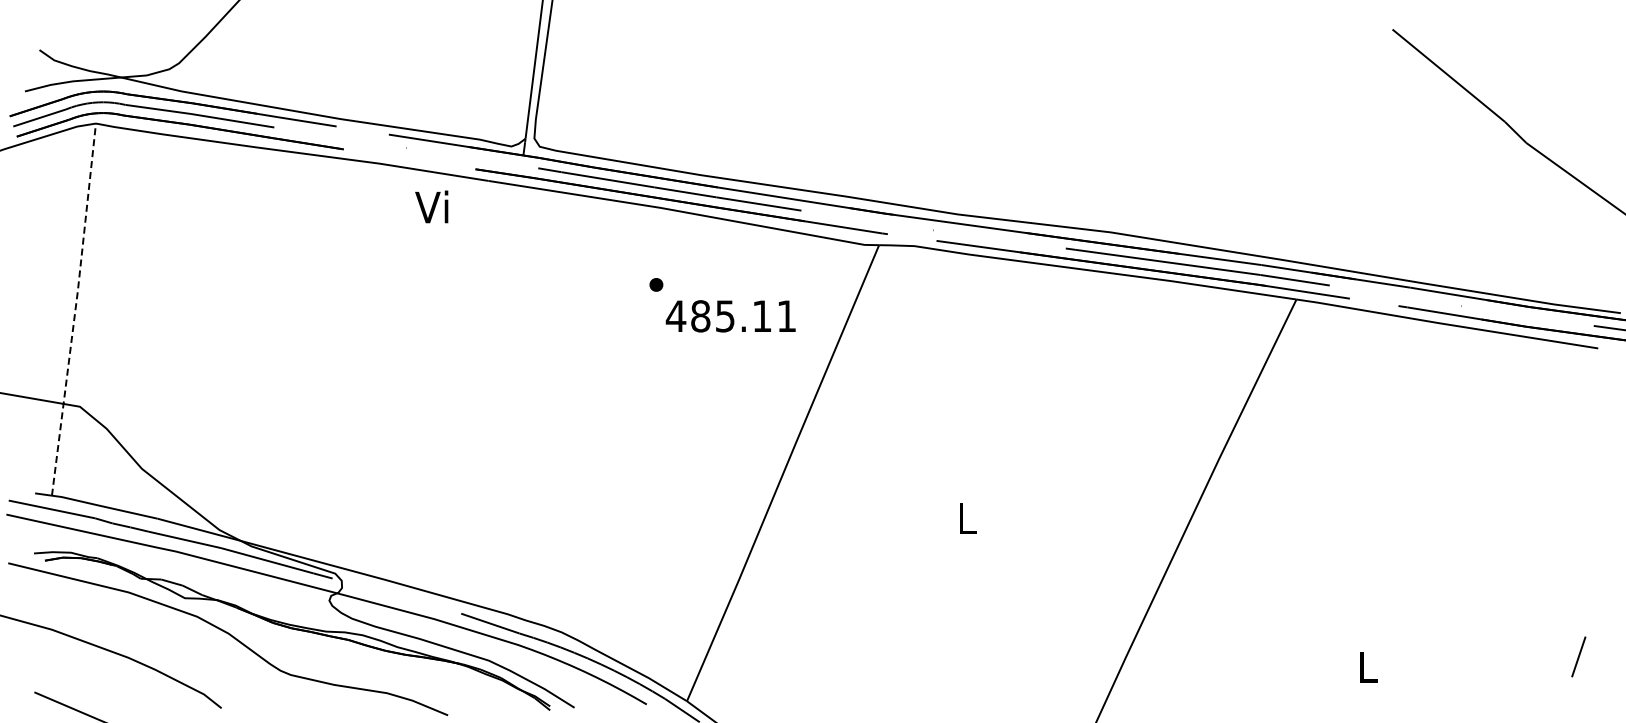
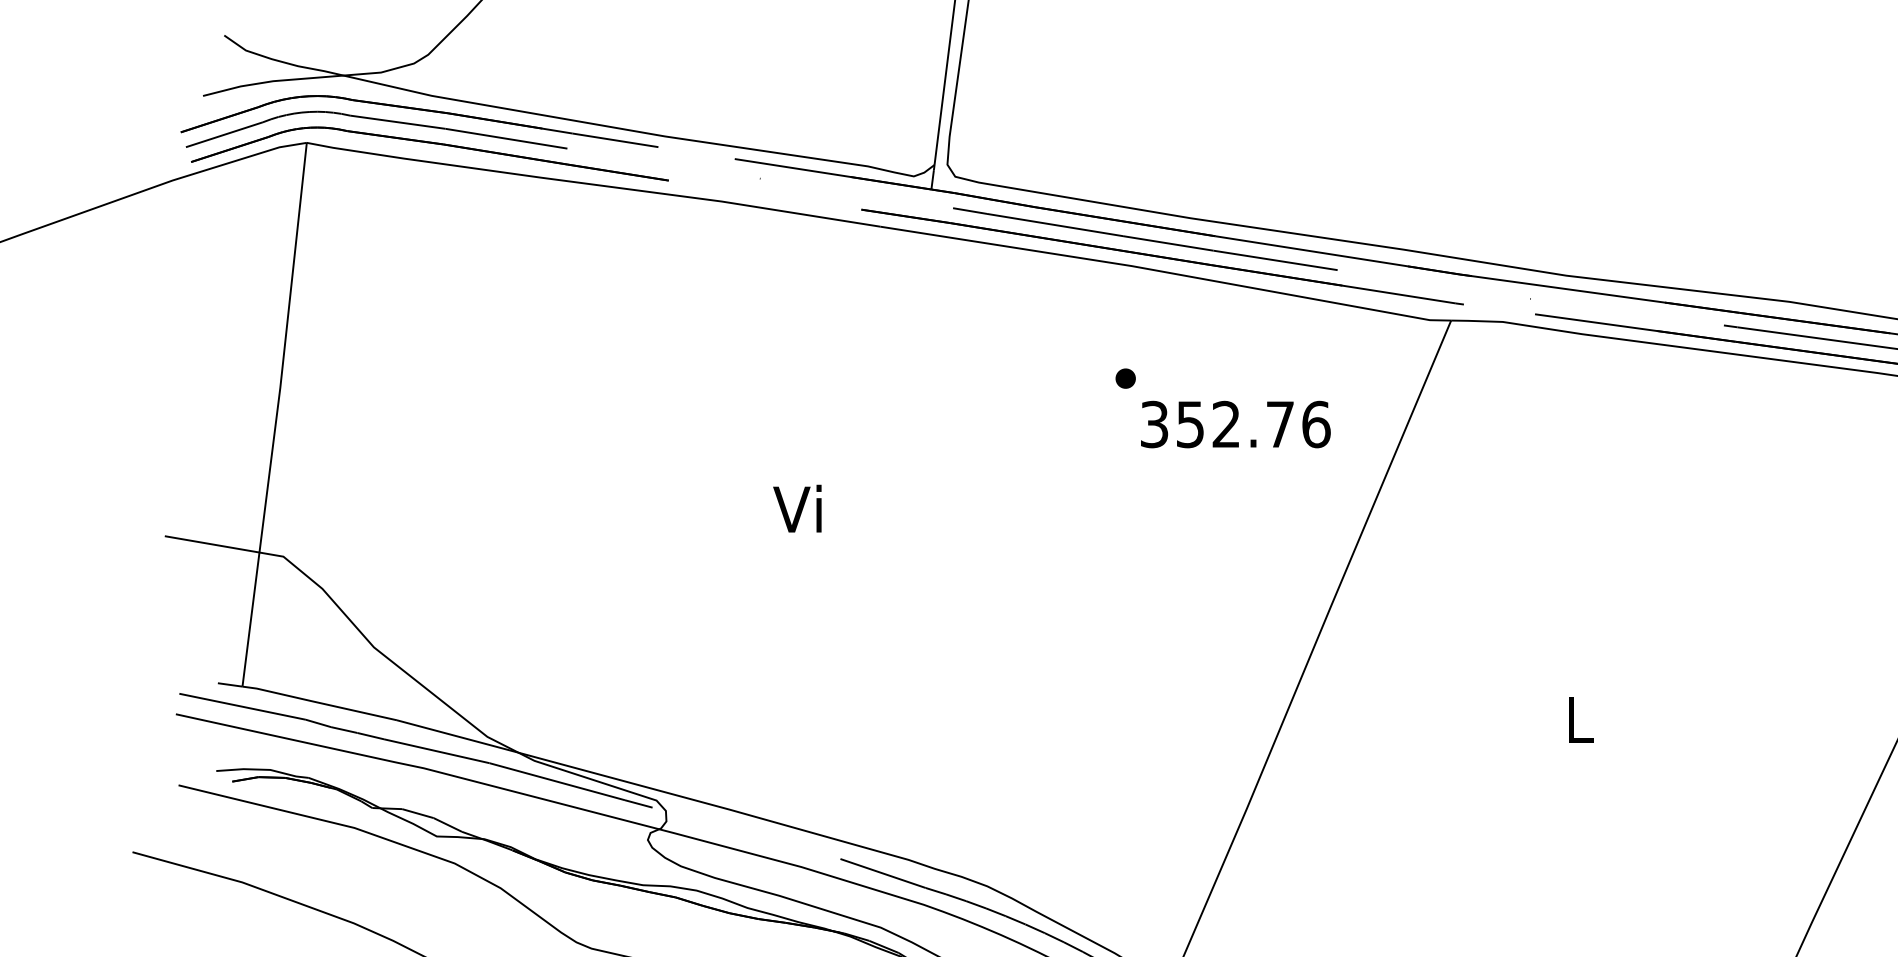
text: (431, 206) -> (797, 508), moved
line: (75, 309) -> (276, 414), dashed -> solid
text: (730, 316) -> (1233, 424), 485.11 -> 352.76

